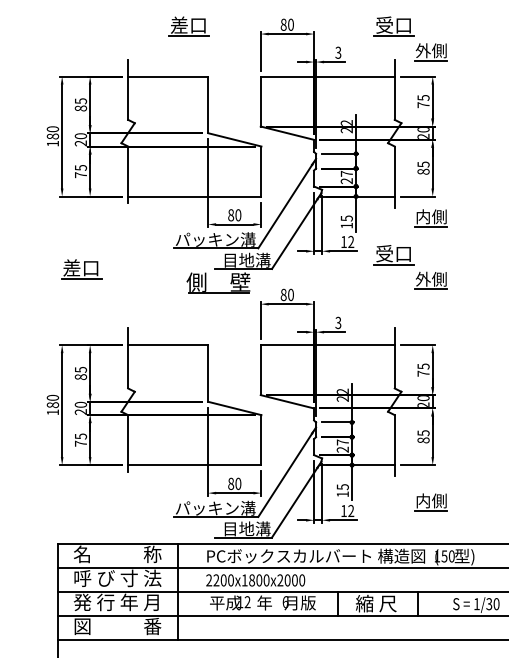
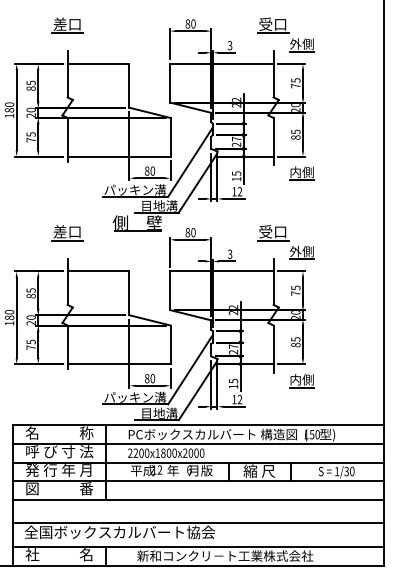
part: (188, 26) -> (67, 25), moved
part: (410, 267) -> (285, 242), moved
part: (81, 270) -> (67, 233), moved
part: (430, 503) -> (301, 381), moved

